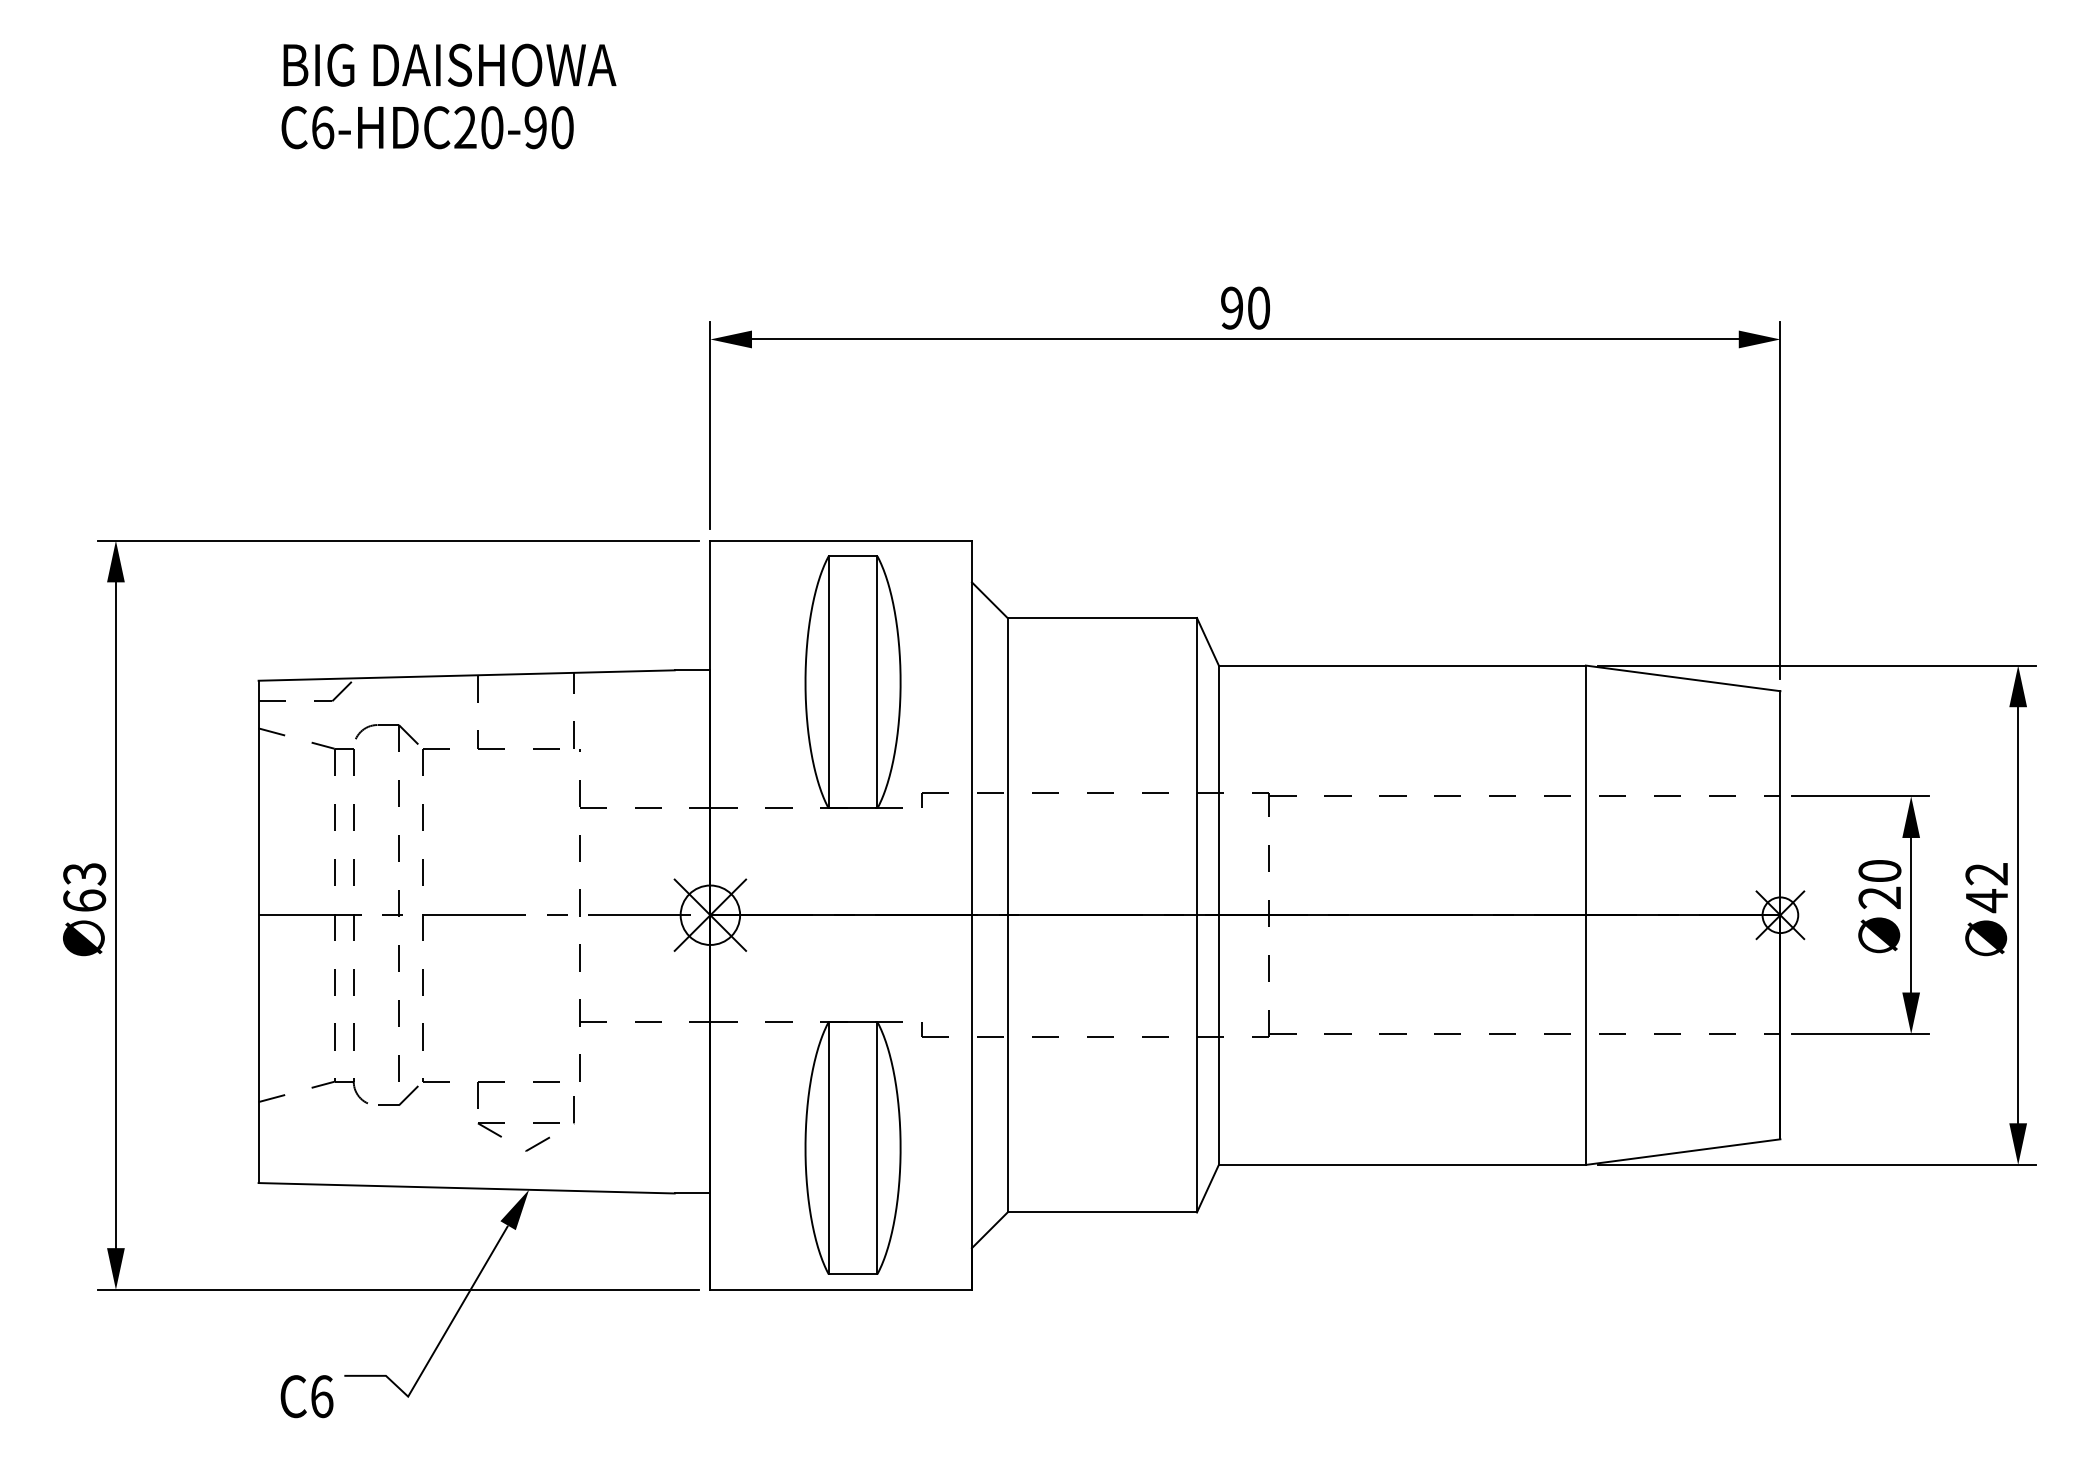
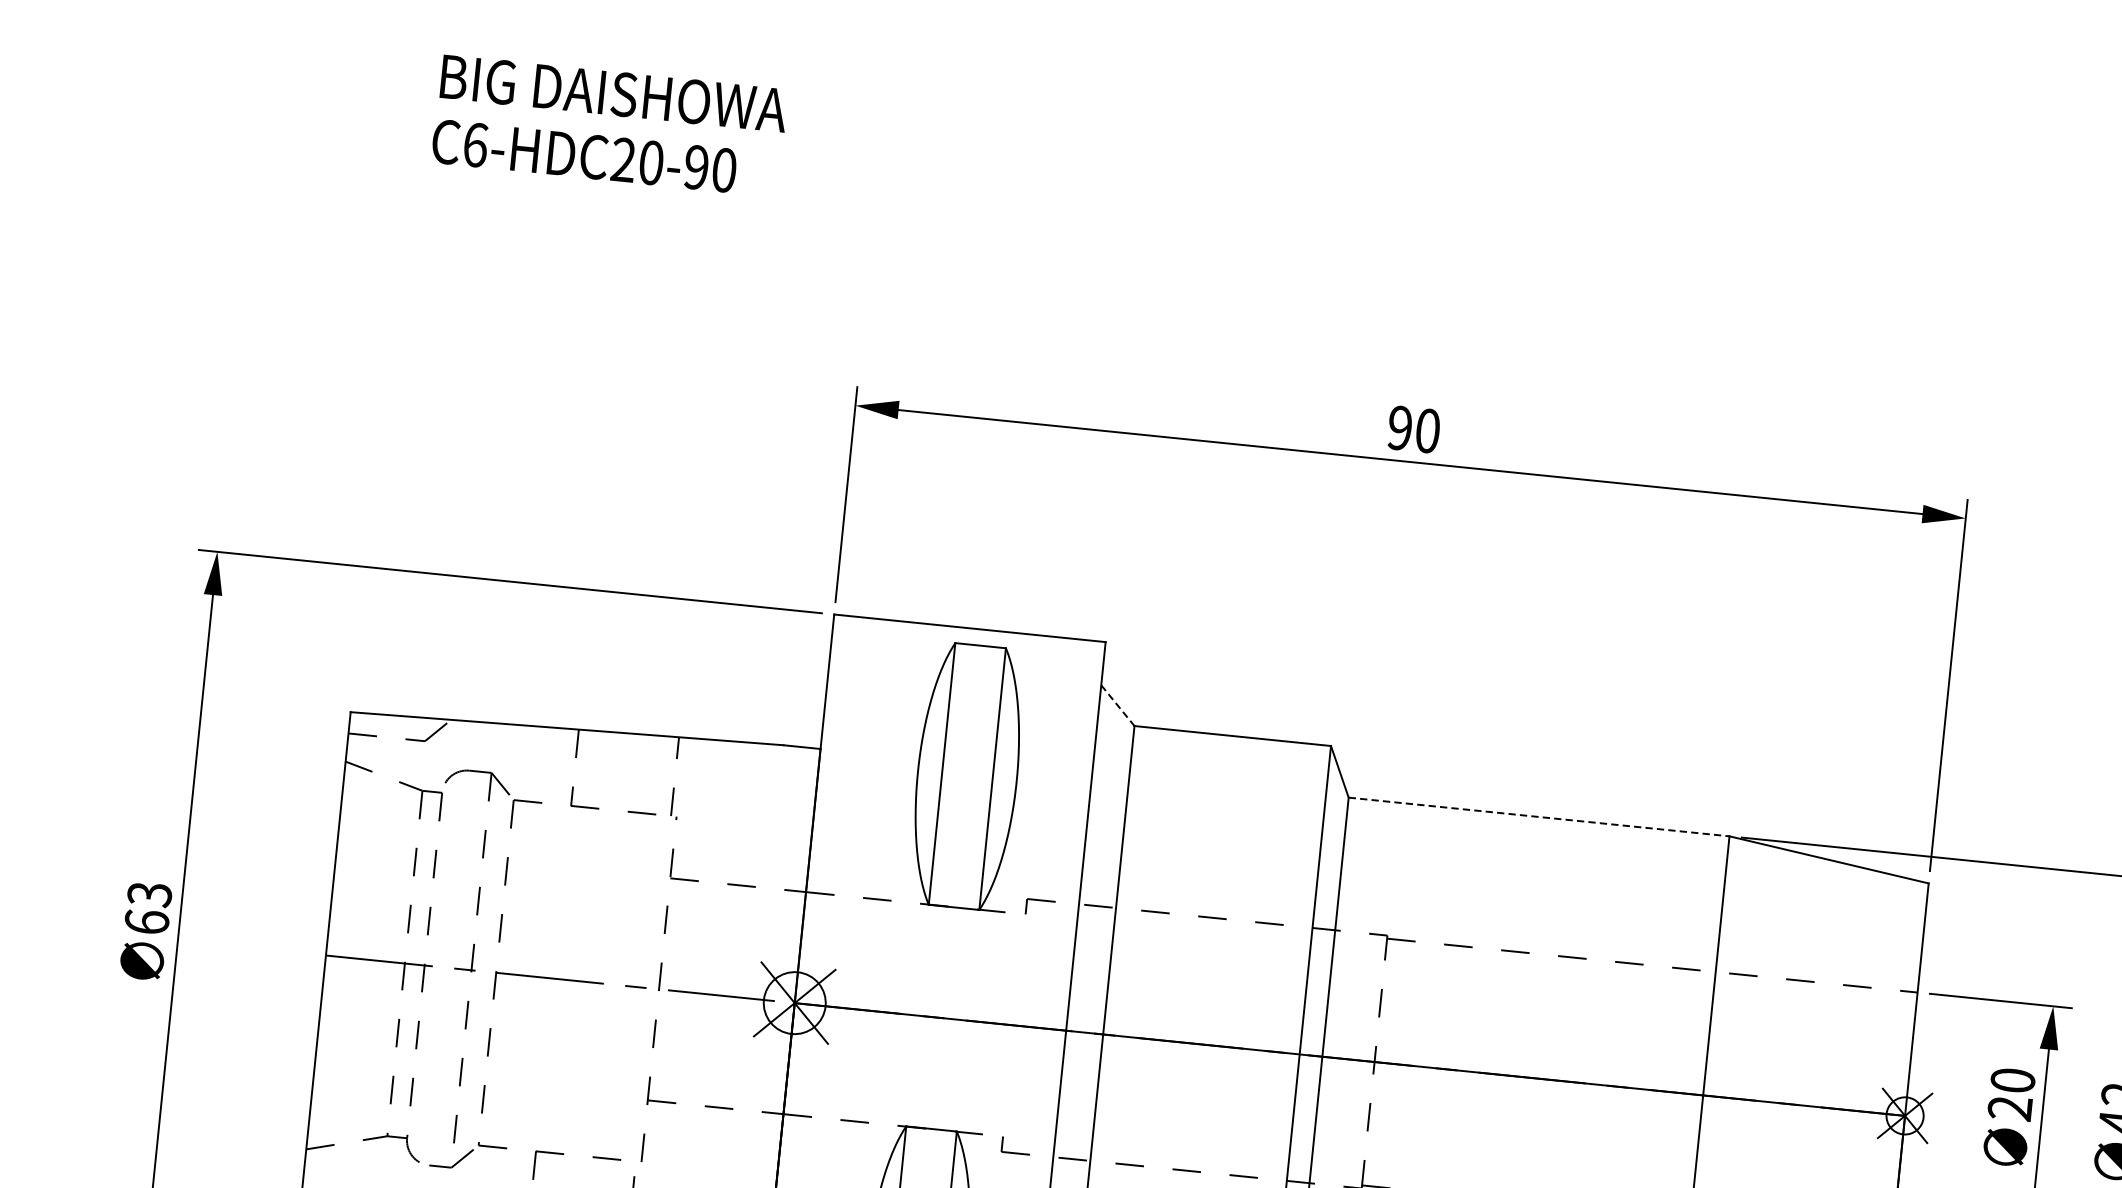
line: (990, 600) -> (1118, 706), solid -> dashed
line: (1402, 665) -> (1539, 816), solid -> dashed

